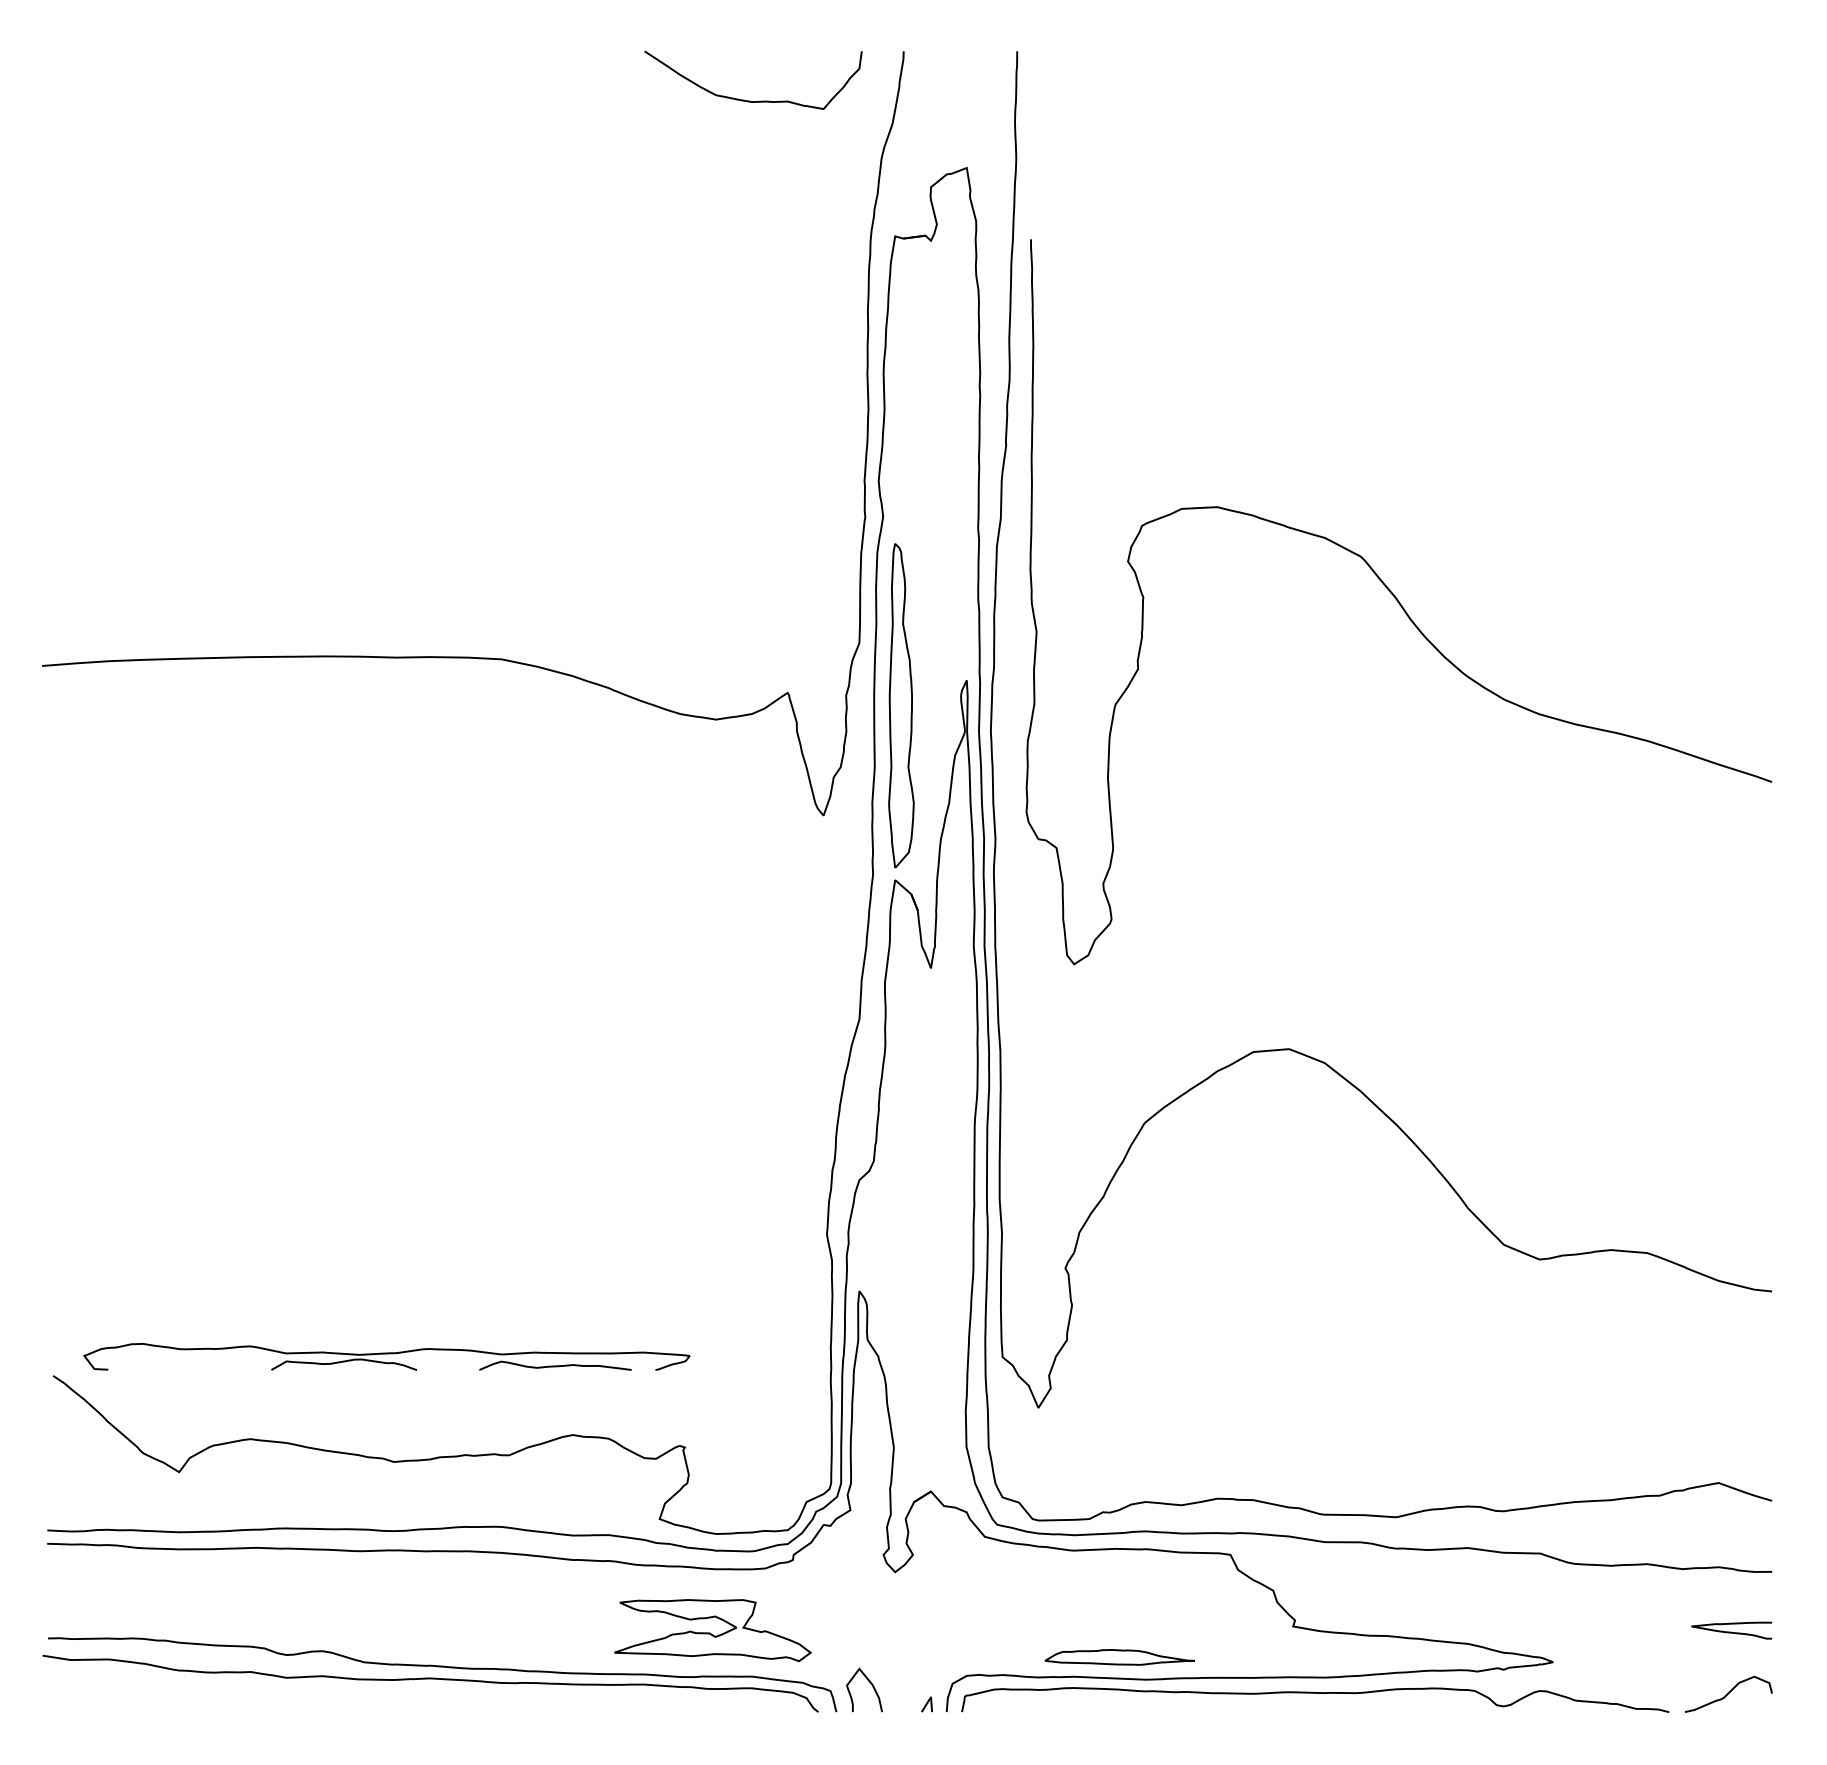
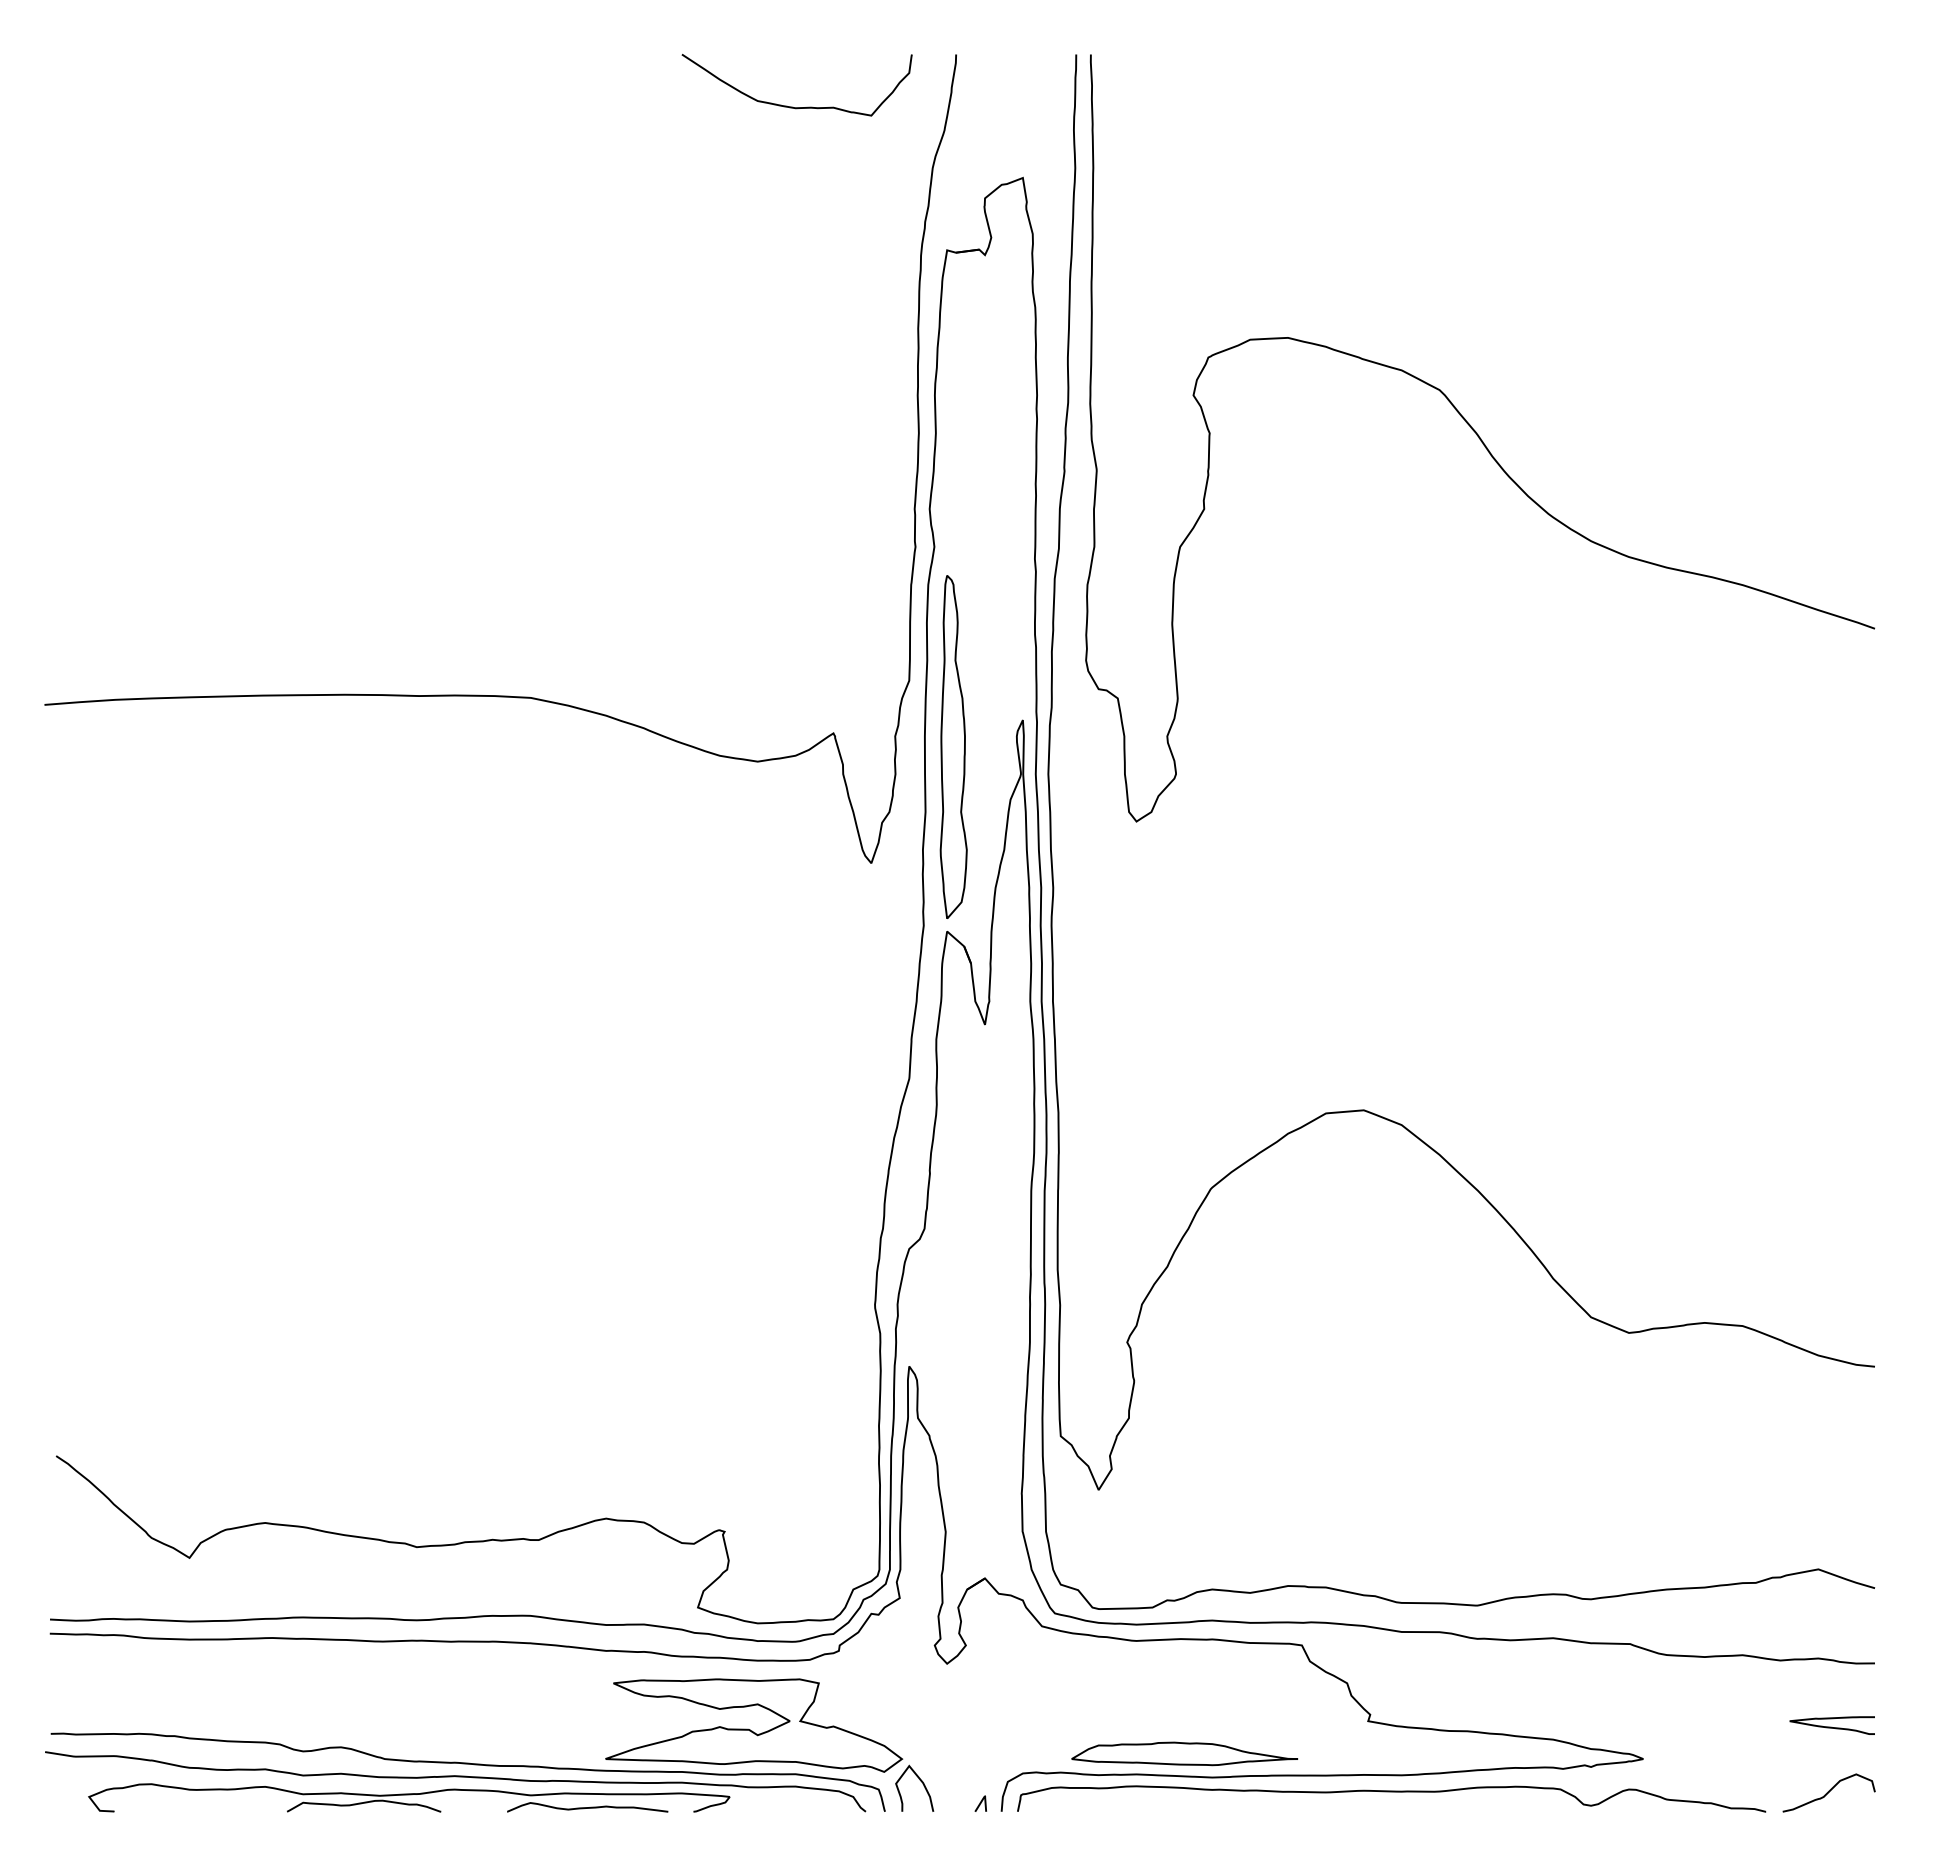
curve: (1399, 602) -> (1480, 438), moved
part: (387, 1356) -> (409, 1797), moved
part: (713, 1630) -> (754, 1725), size x1.43
part: (1119, 1657) -> (1184, 1753), size x1.43

